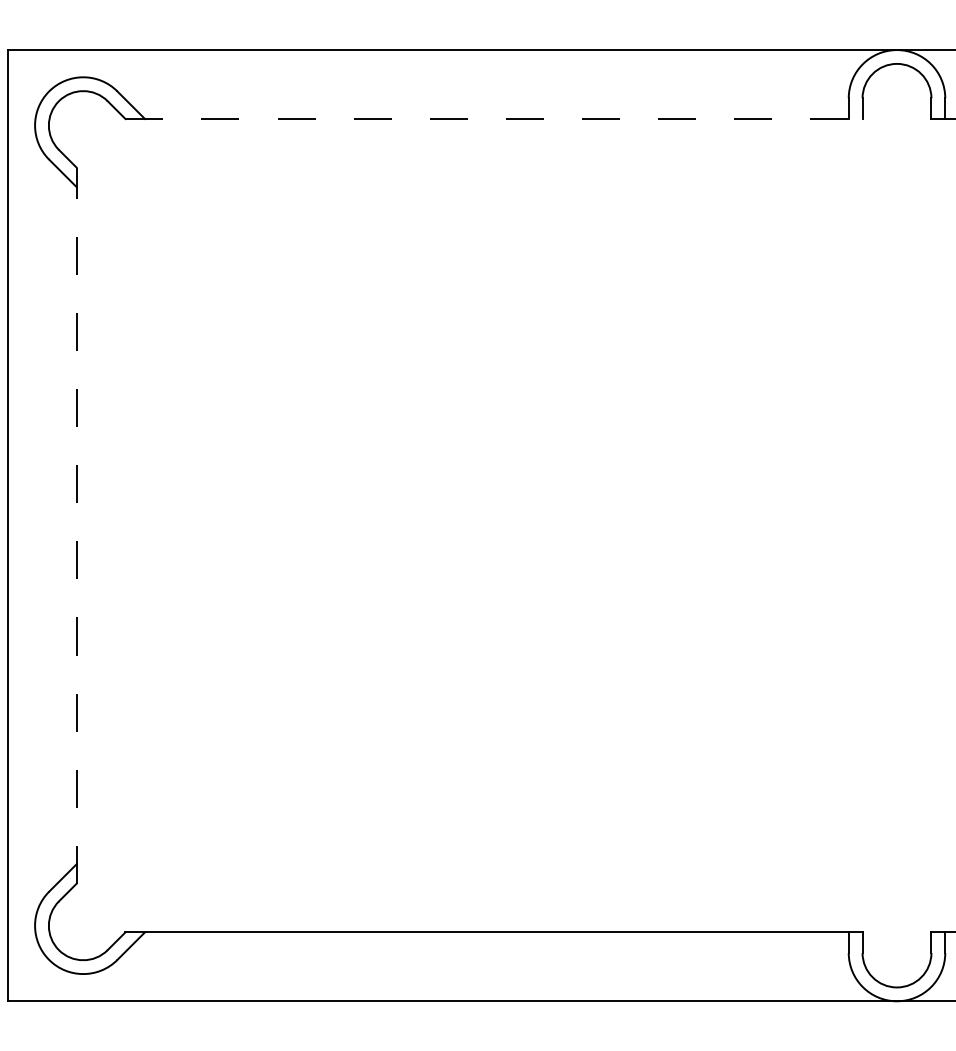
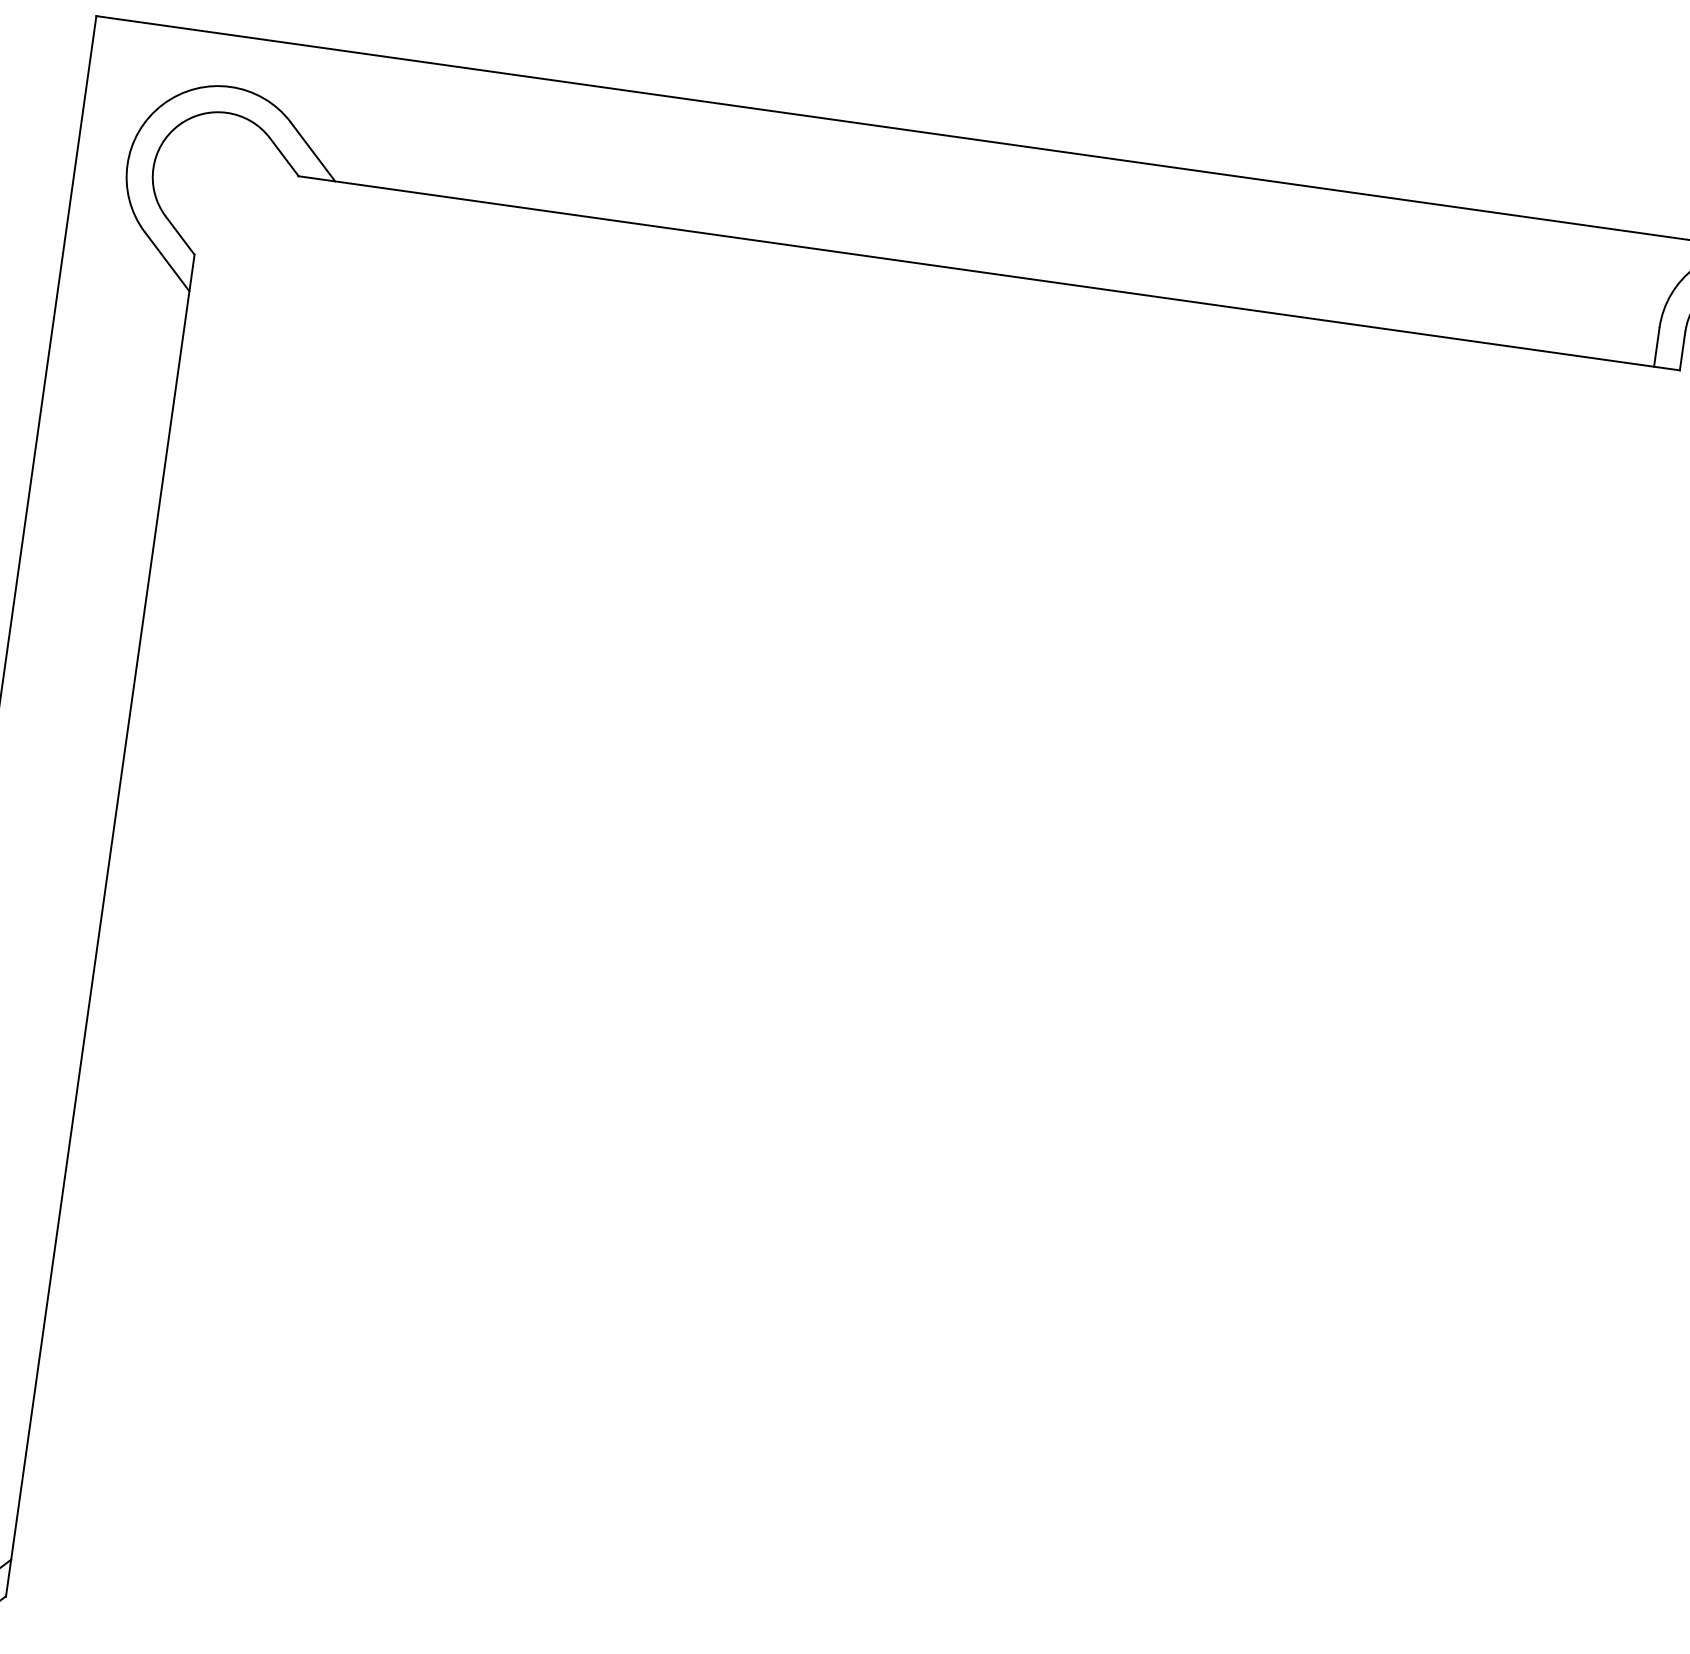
line: (493, 119) -> (988, 274), dashed -> solid
line: (76, 525) -> (99, 925), dashed -> solid

